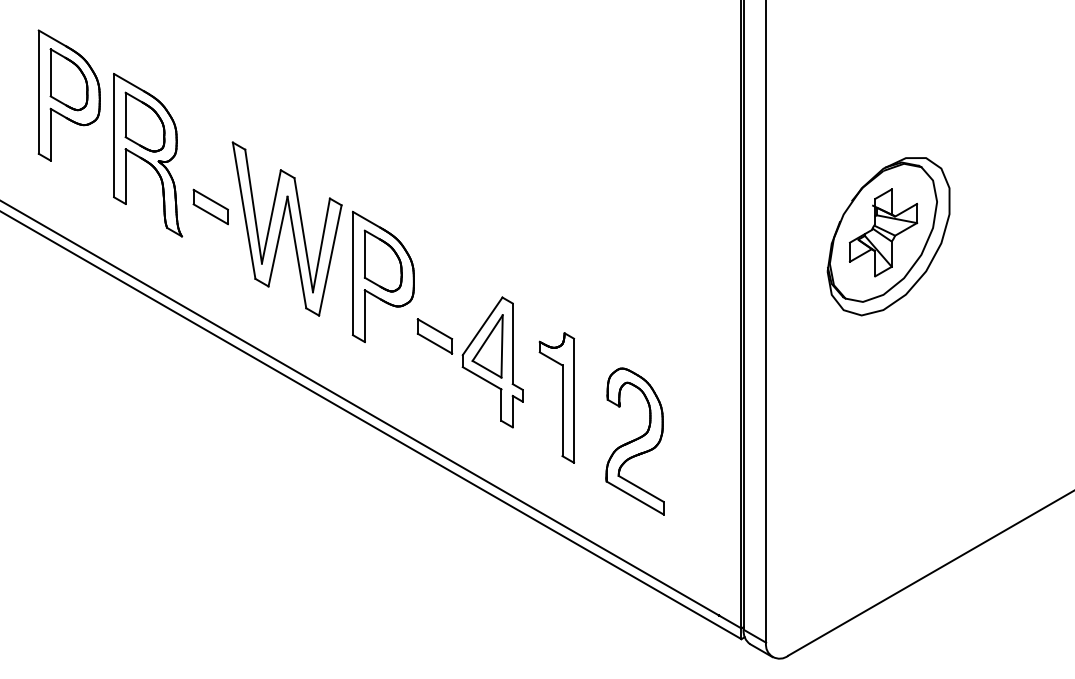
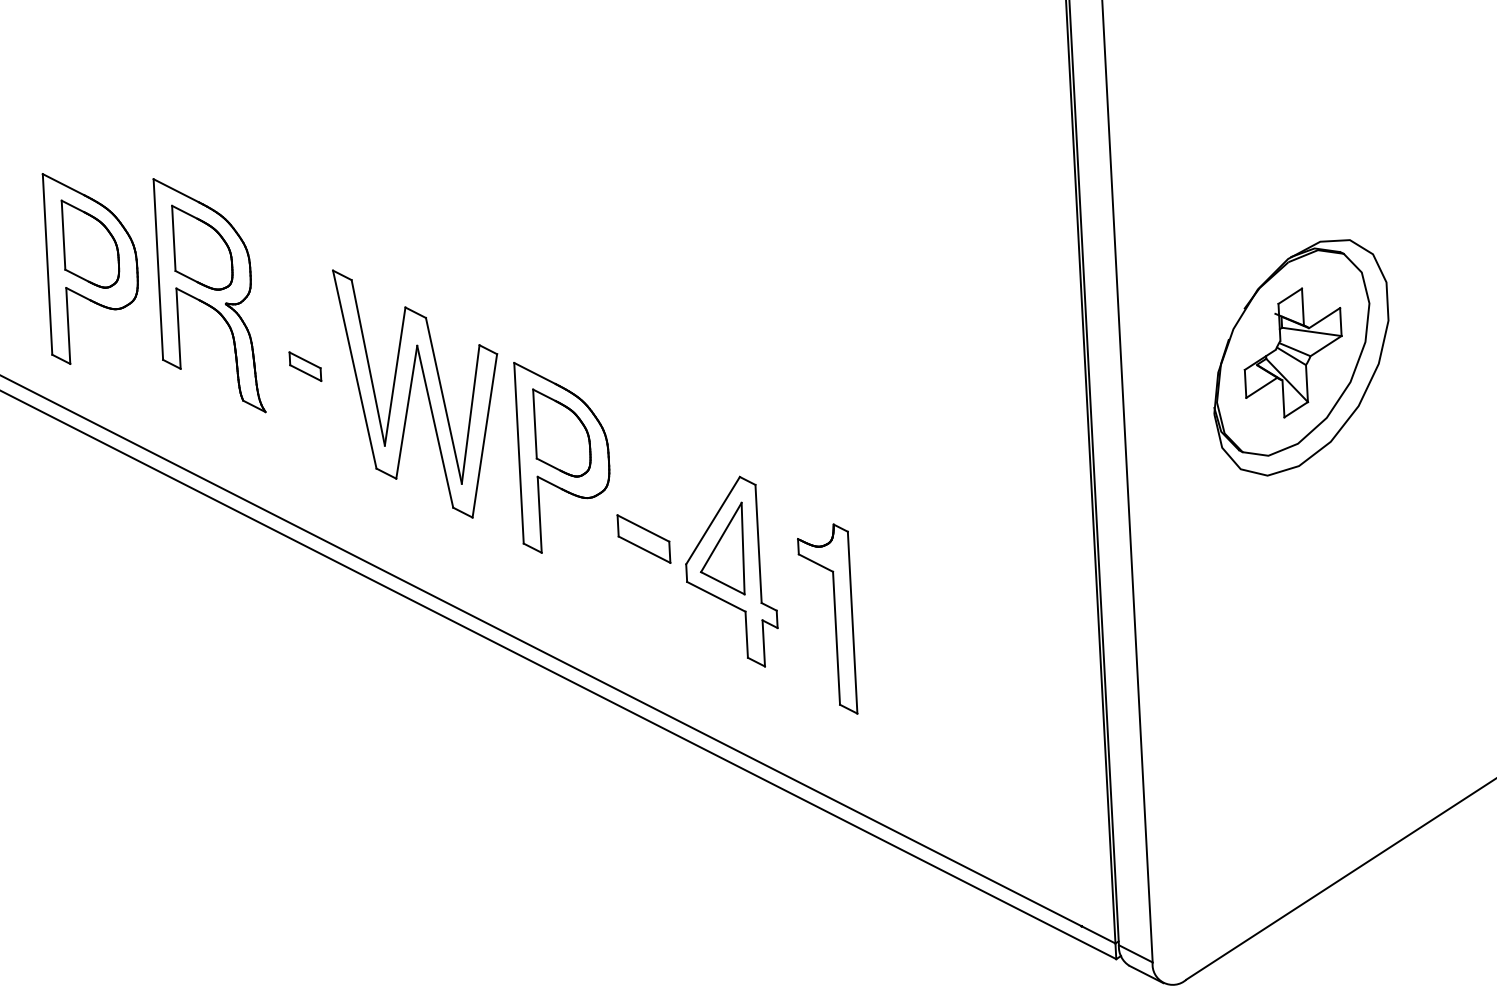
part: (68, 95) -> (91, 267), moved
part: (210, 206) -> (305, 365), size x0.6
part: (634, 441) -> (944, 677), removed

